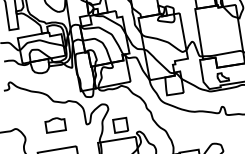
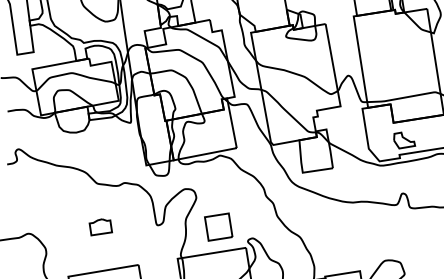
part: (55, 125) -> (100, 227), size x0.6

